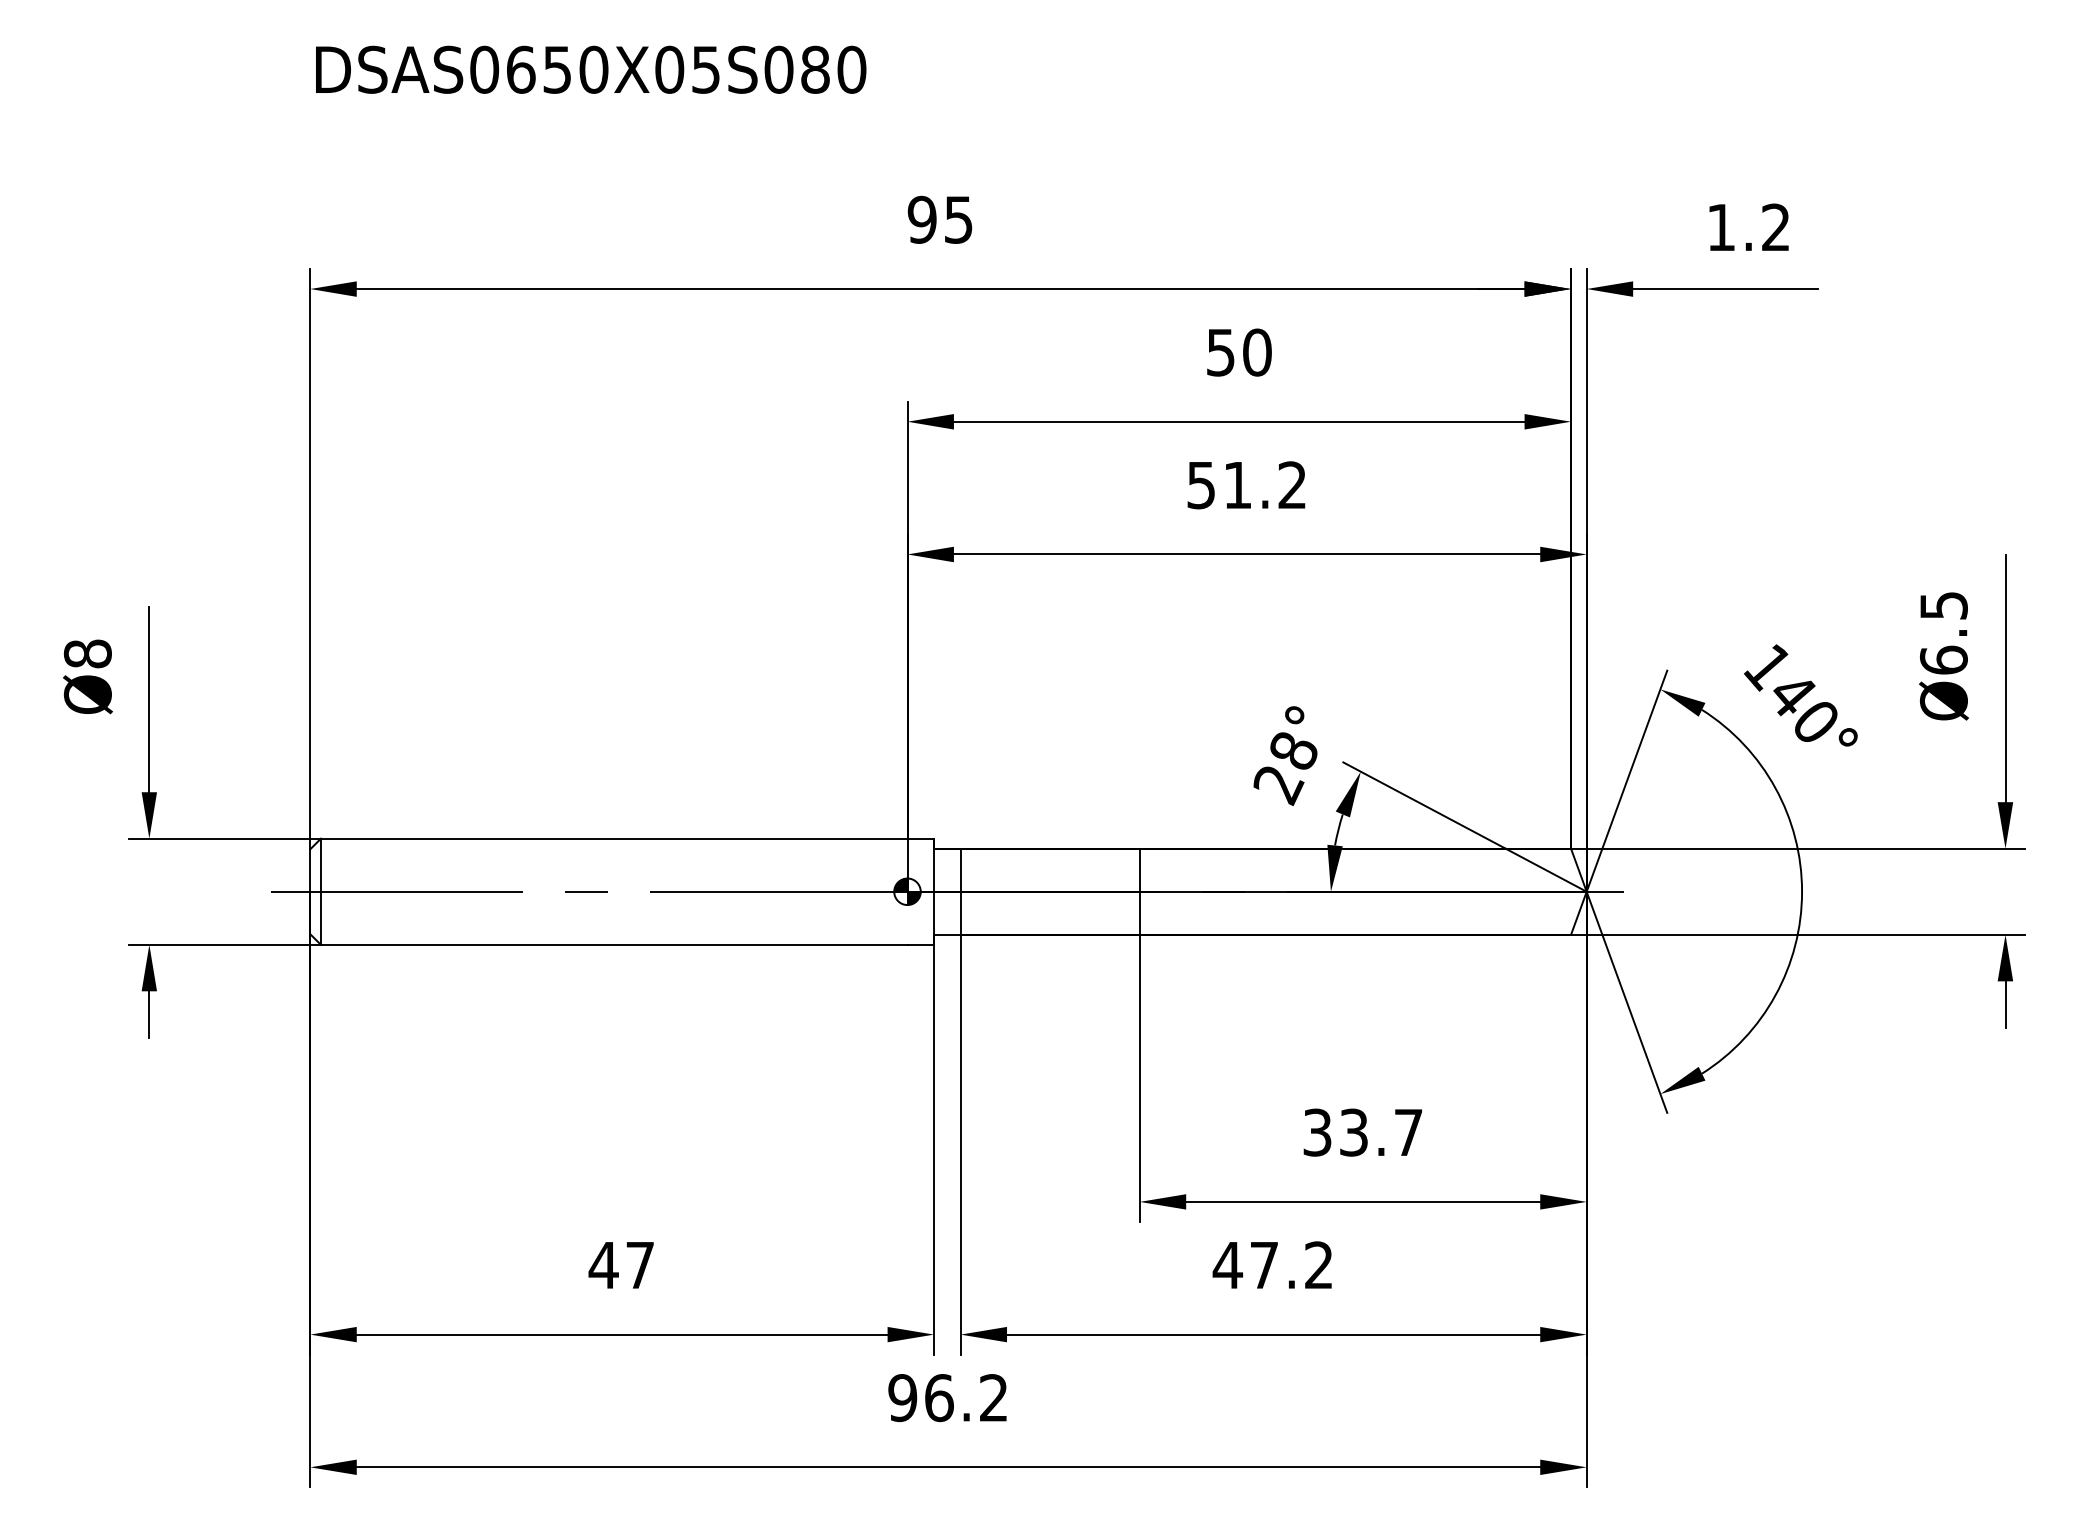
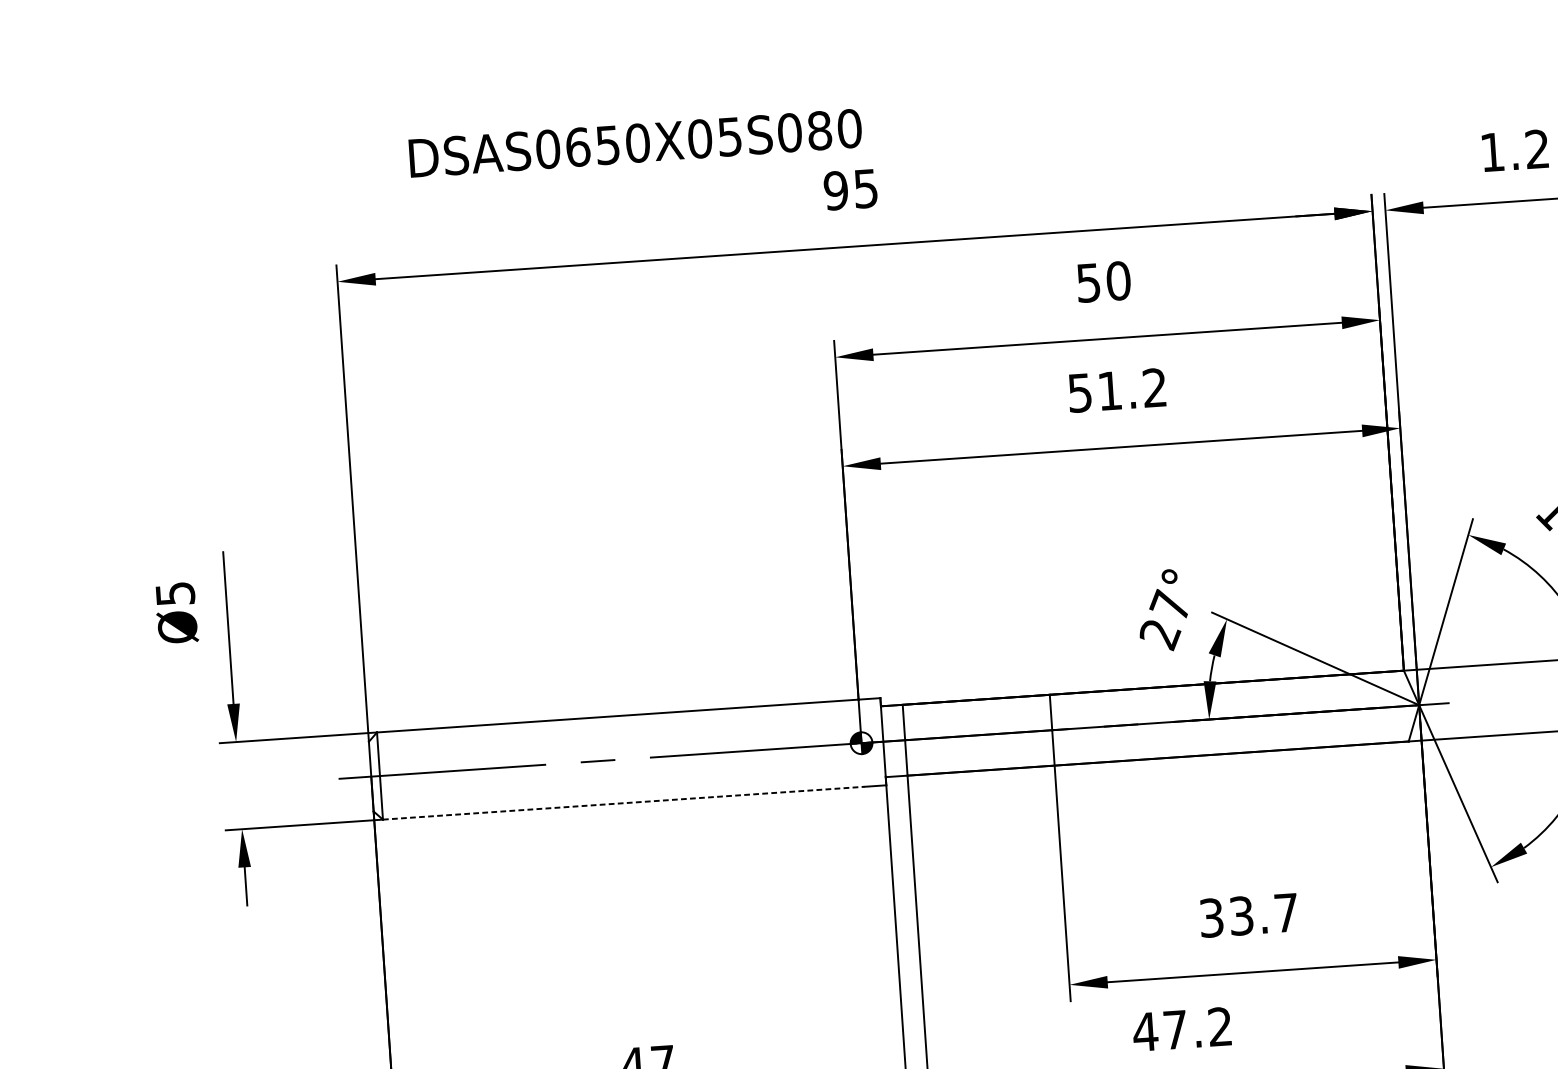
text: (591, 69) -> (635, 143), moved
text: (87, 653) -> (175, 593), Ø8 -> Ø5
text: (1292, 749) -> (1169, 604), 28° -> 27°
line: (614, 944) -> (623, 802), solid -> dashed

